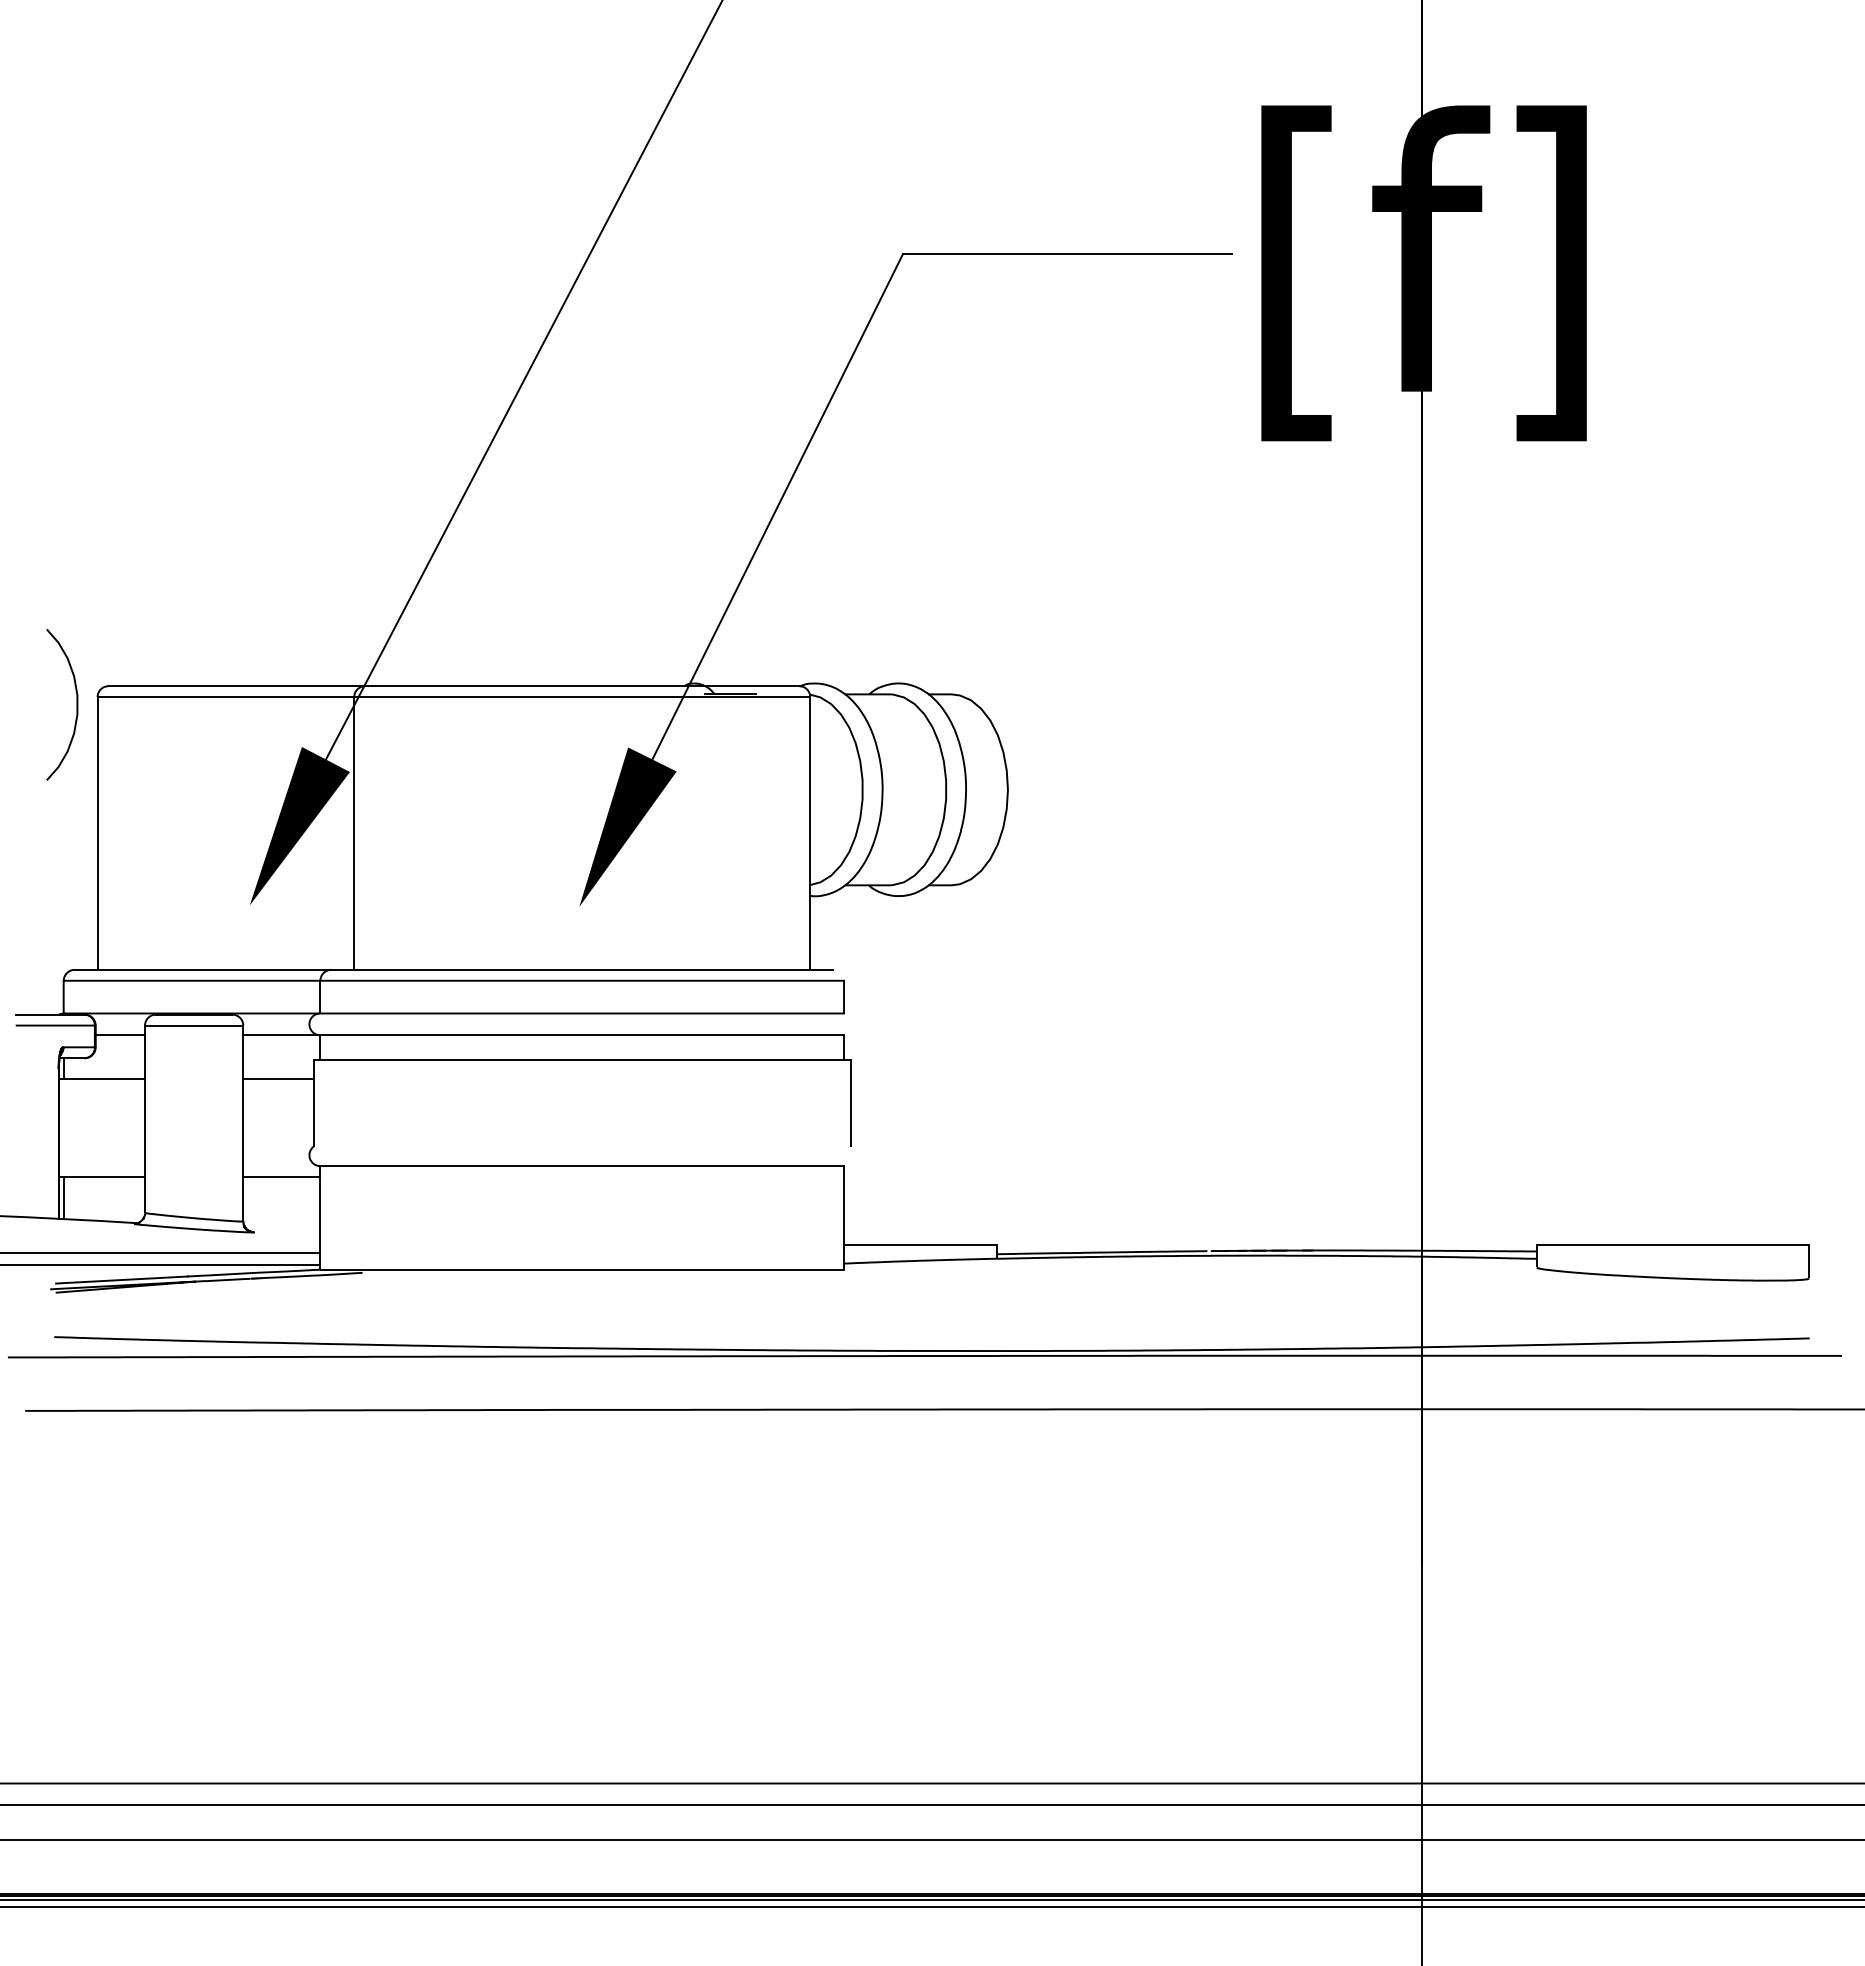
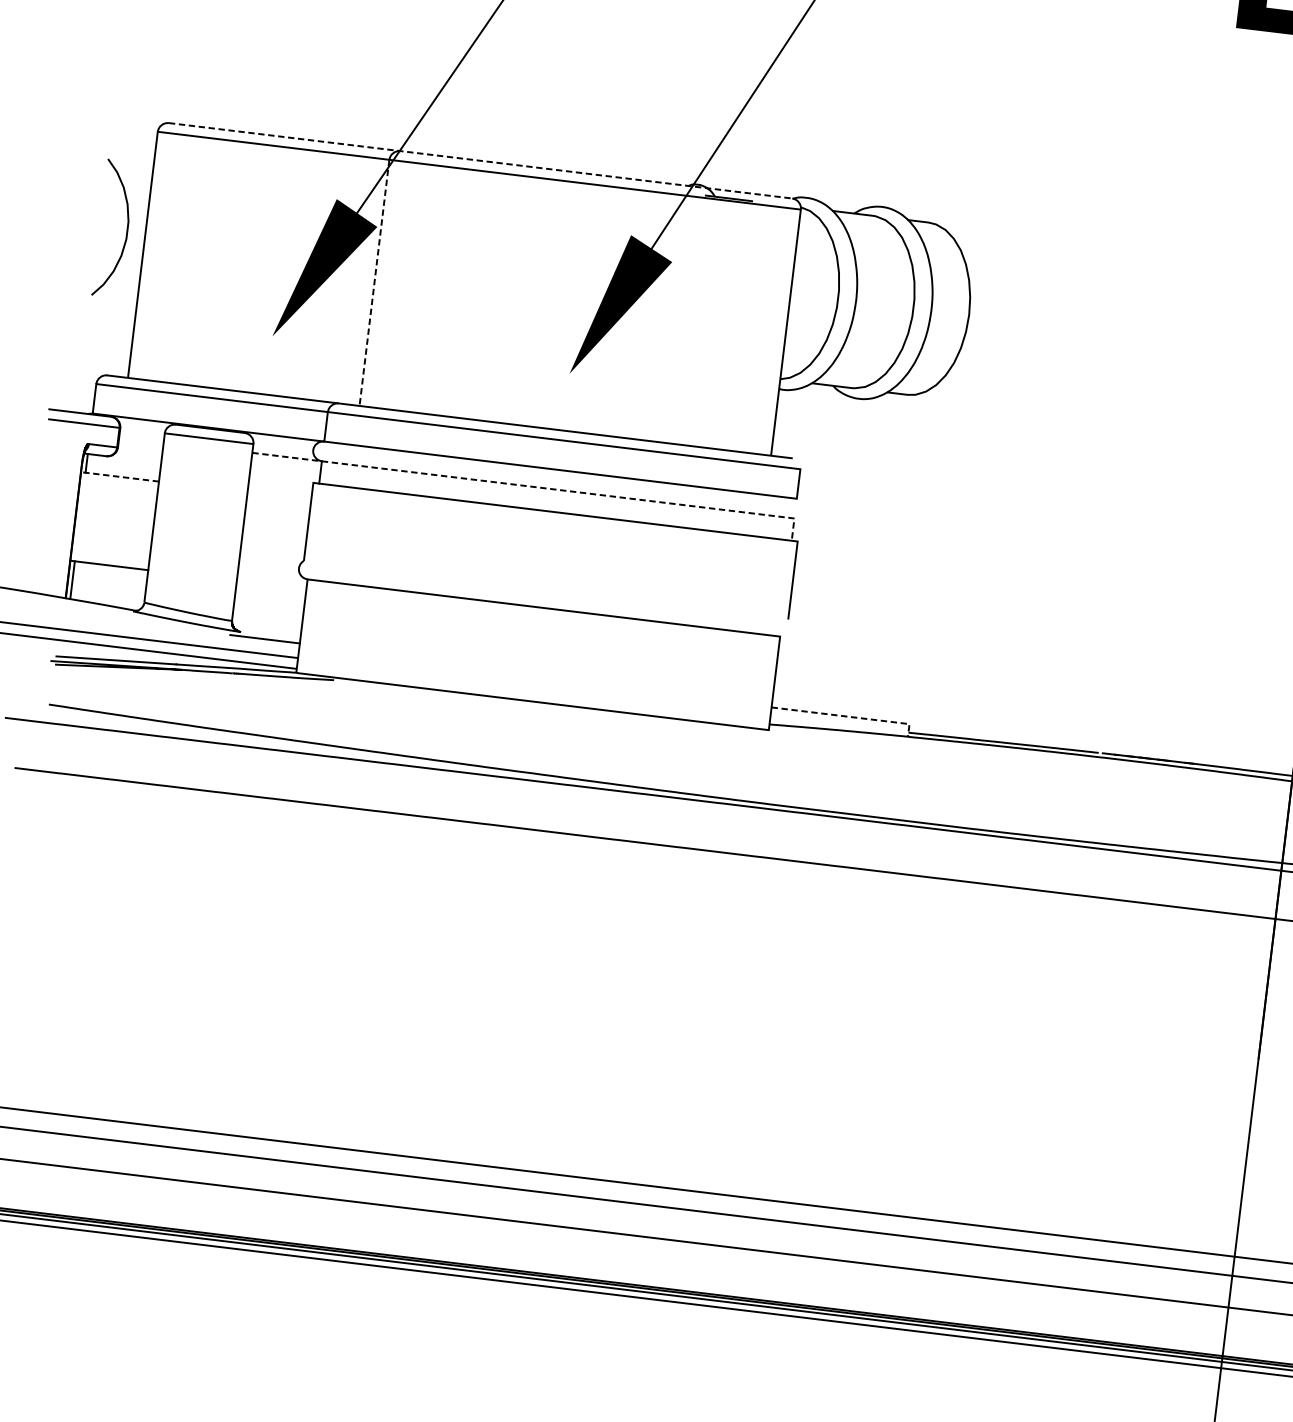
line: (454, 686) -> (481, 161), solid -> dashed
curve: (76, 704) -> (126, 229), moved
line: (354, 834) -> (374, 283), solid -> dashed
line: (120, 1035) -> (141, 439), removed
line: (557, 1035) -> (535, 487), solid -> dashed
line: (101, 1079) -> (119, 477), solid -> dashed
line: (278, 1079) -> (279, 496), removed
line: (281, 1177) -> (264, 639), moved
line: (928, 1244) -> (847, 716), solid -> dashed

